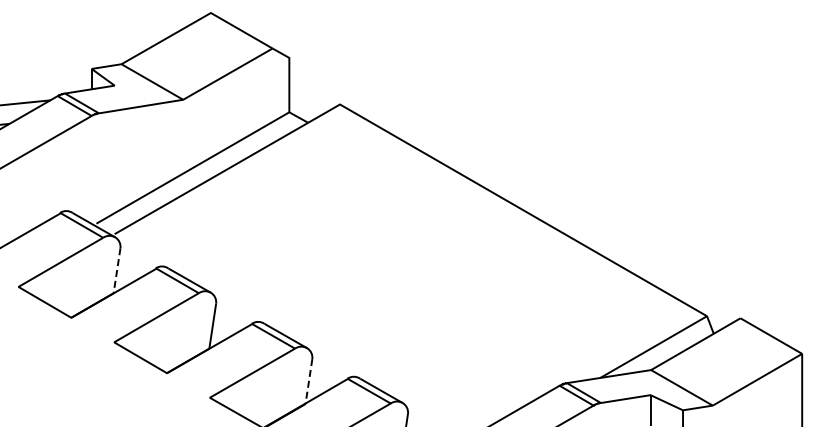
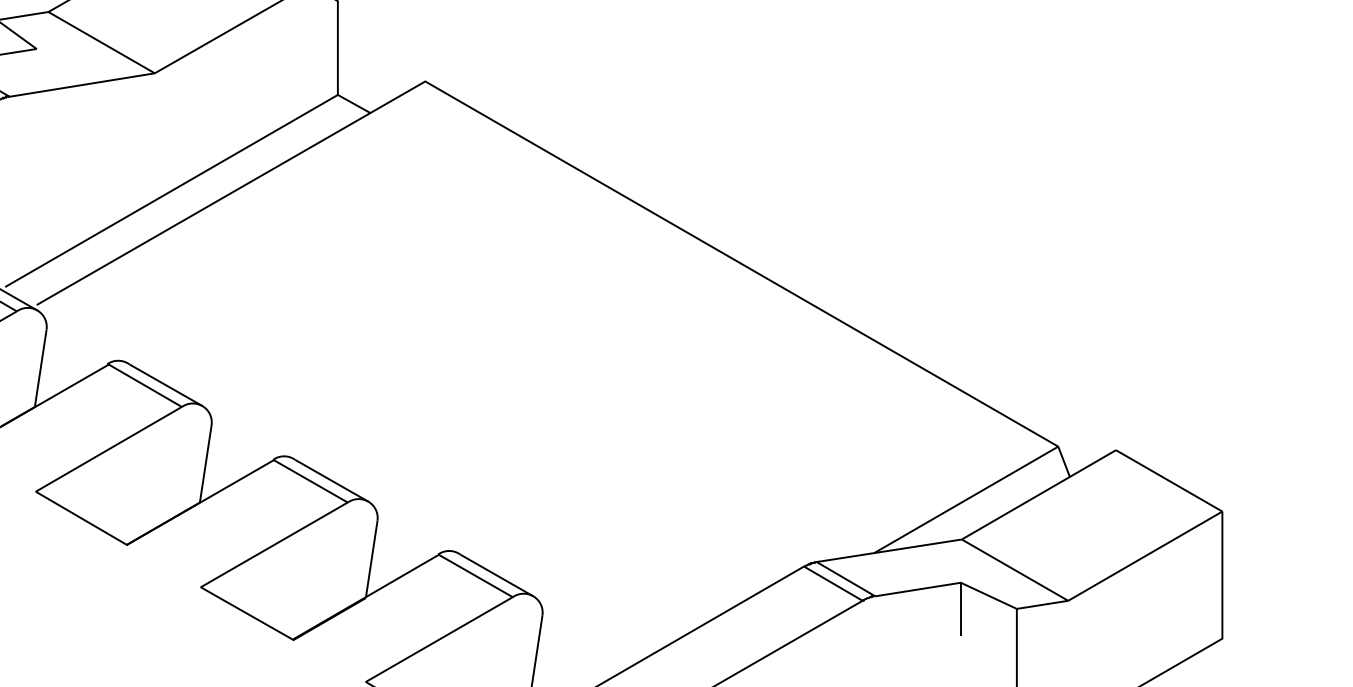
line: (117, 270) -> (41, 367), dashed -> solid
line: (308, 381) -> (370, 559), dashed -> solid

